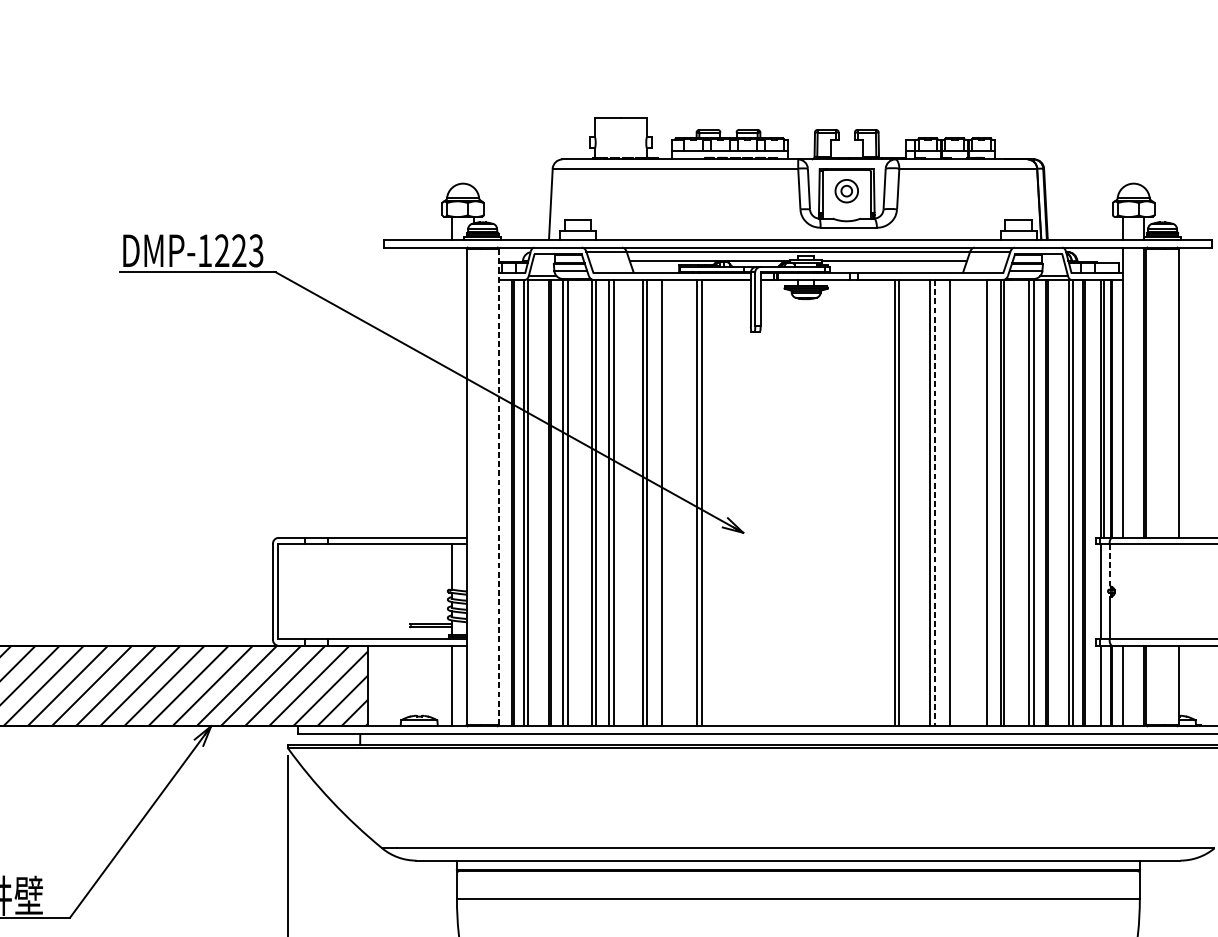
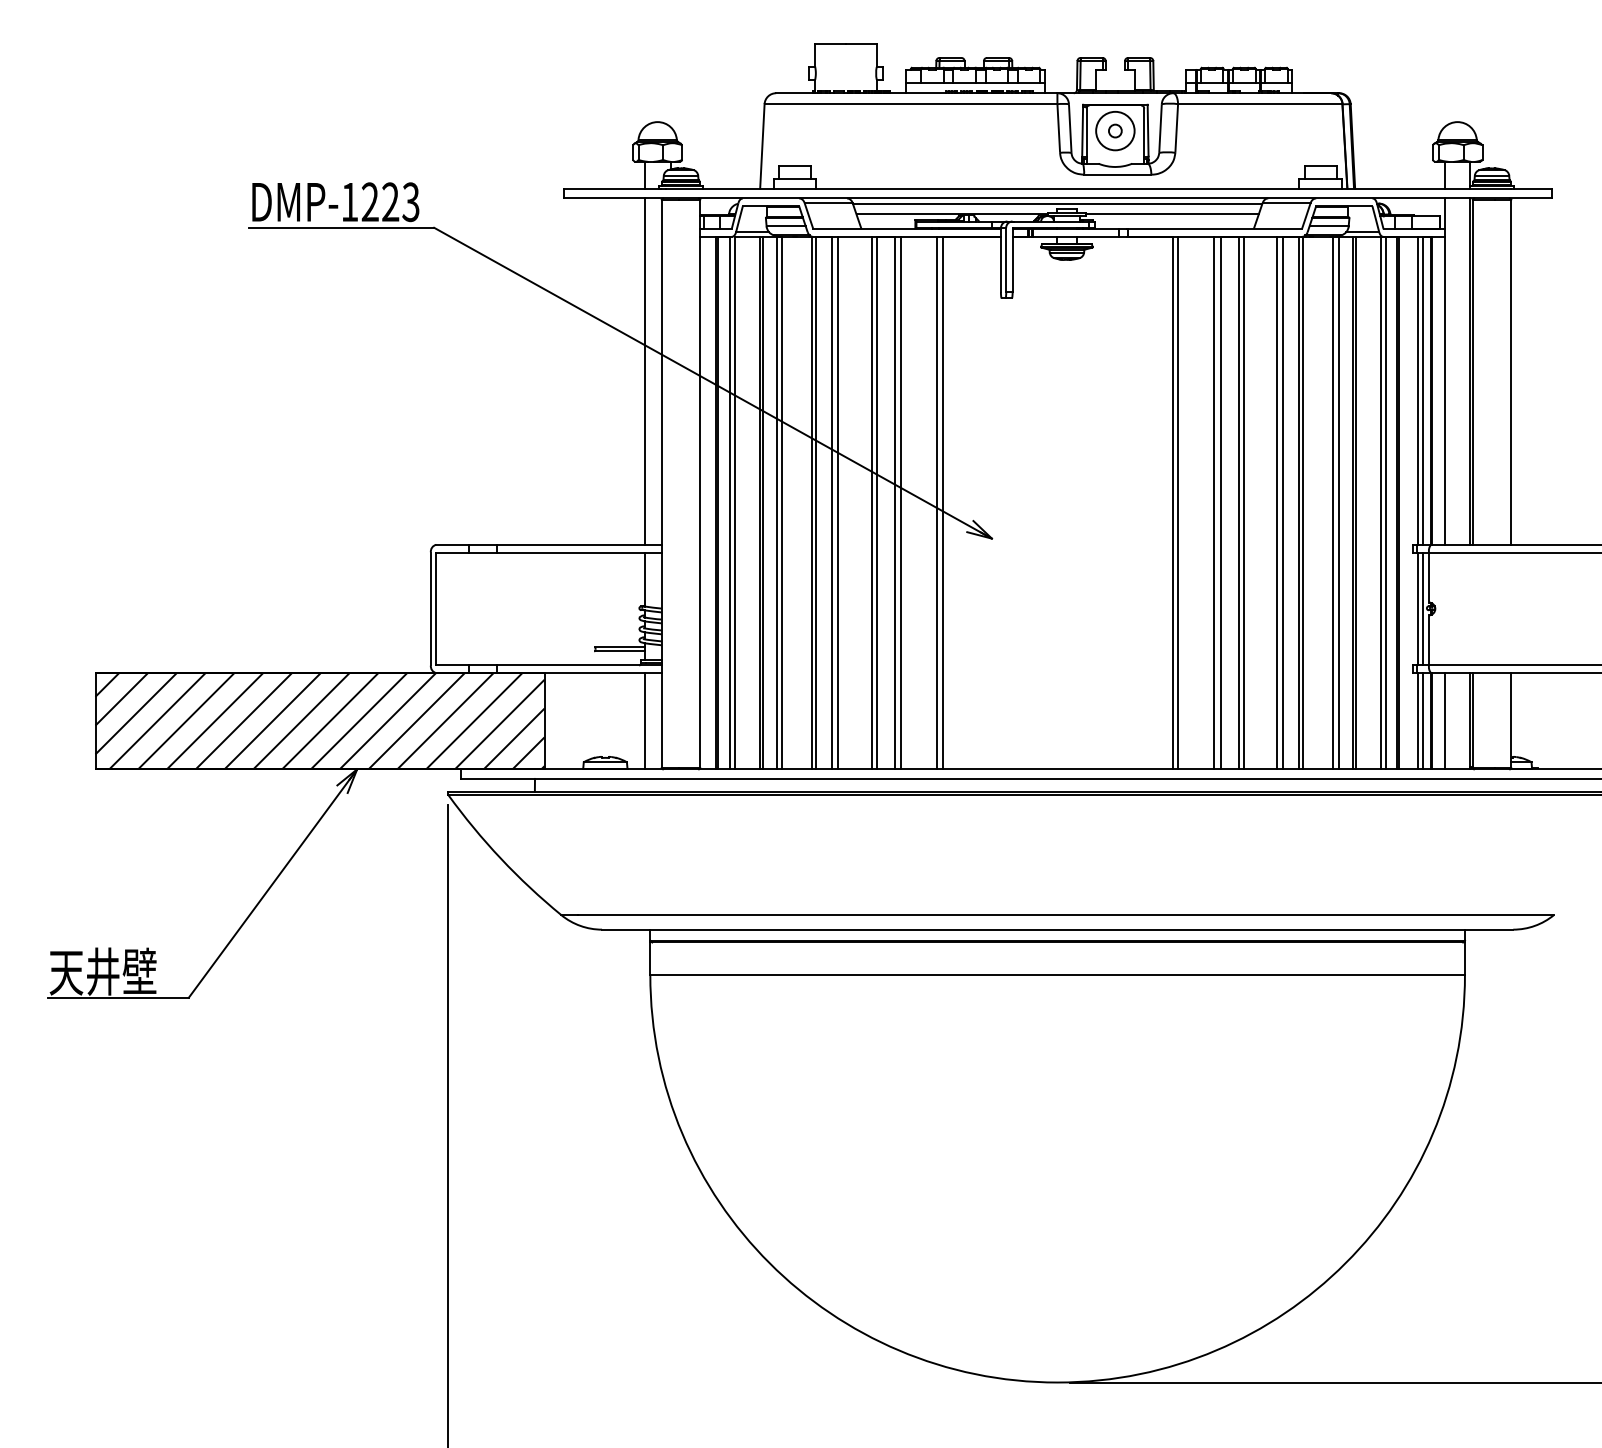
circle: (846, 190) -> (1115, 130), size x1.43
line: (452, 392) -> (644, 371), added
line: (498, 486) -> (700, 483), dashed -> solid
line: (666, 502) -> (900, 502), added
line: (954, 502) -> (1243, 502), added
line: (982, 502) -> (1277, 502), added
line: (934, 503) -> (1220, 503), dashed -> solid
line: (1110, 565) -> (1429, 577), dashed -> solid
line: (1104, 591) -> (1422, 608), added
line: (1104, 686) -> (1422, 721), added

